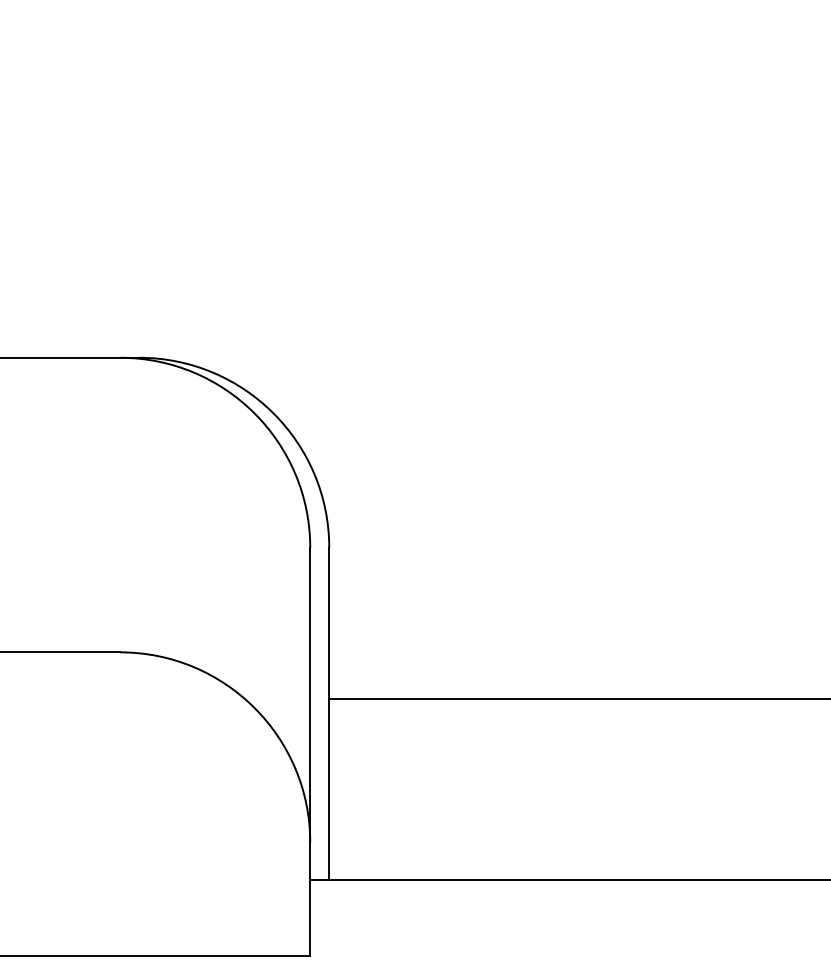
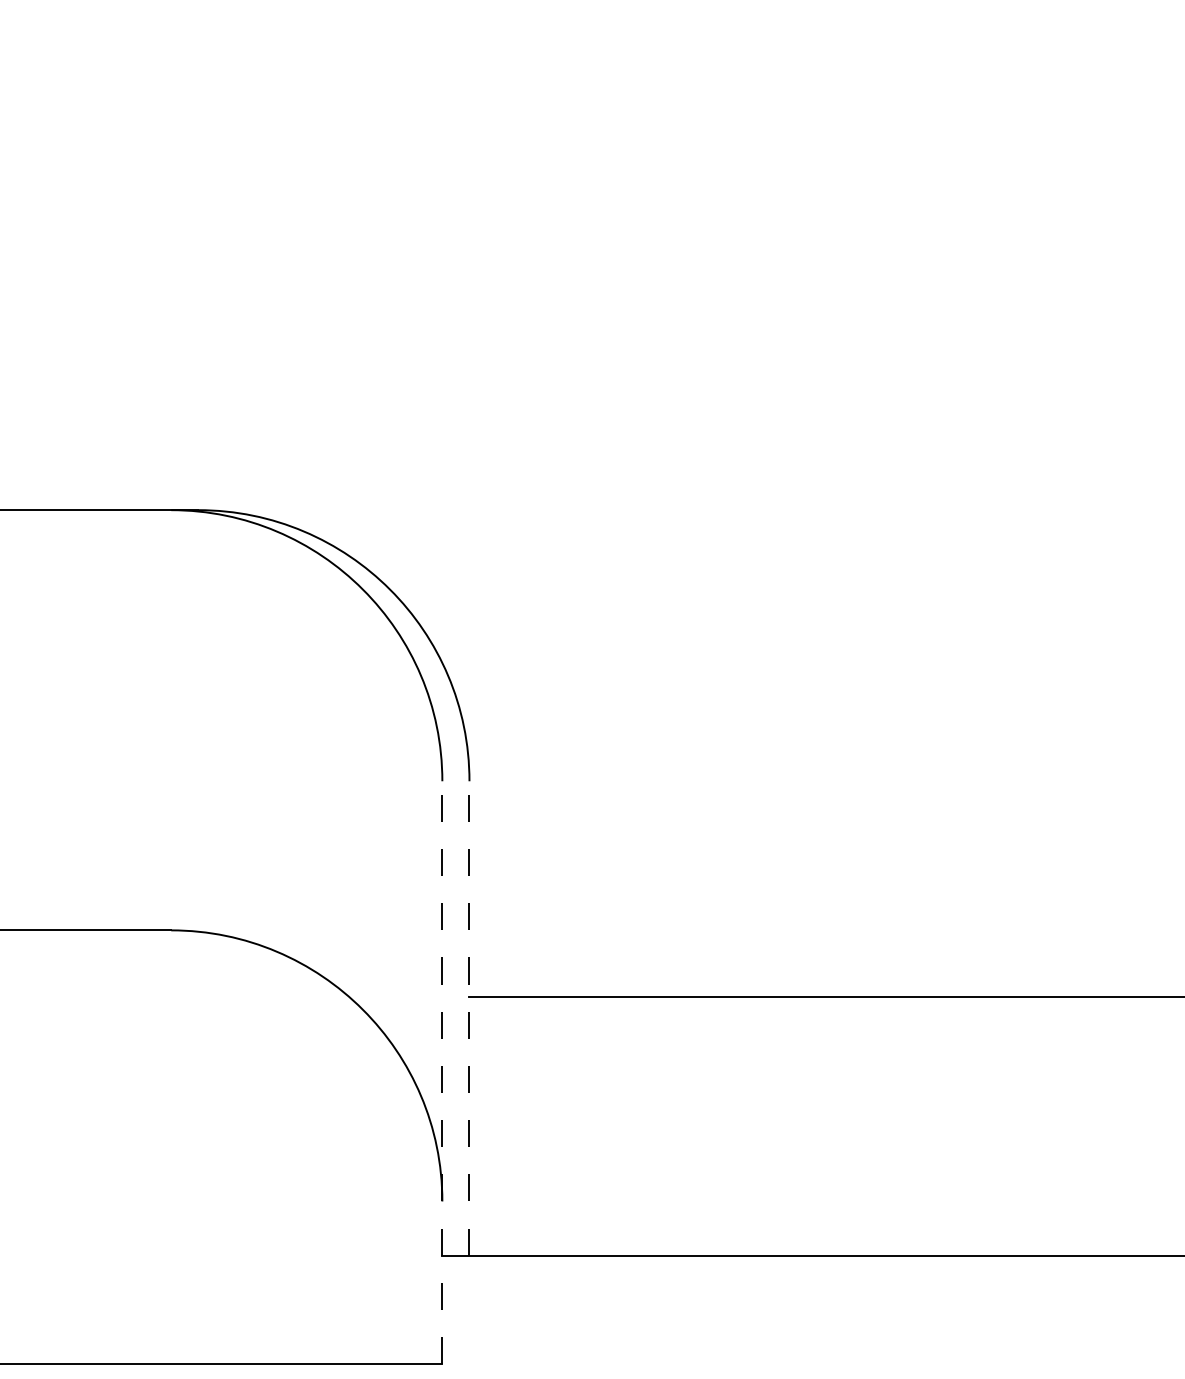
line: (329, 713) -> (469, 1017), solid -> dashed
line: (310, 751) -> (442, 1072), solid -> dashed

